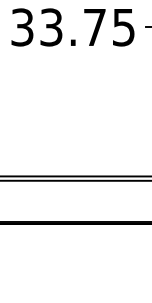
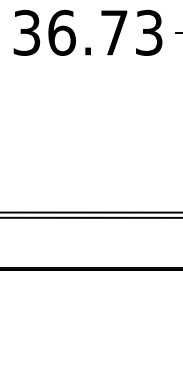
text: (87, 27) -> (105, 32), 33.75 -> 36.73

